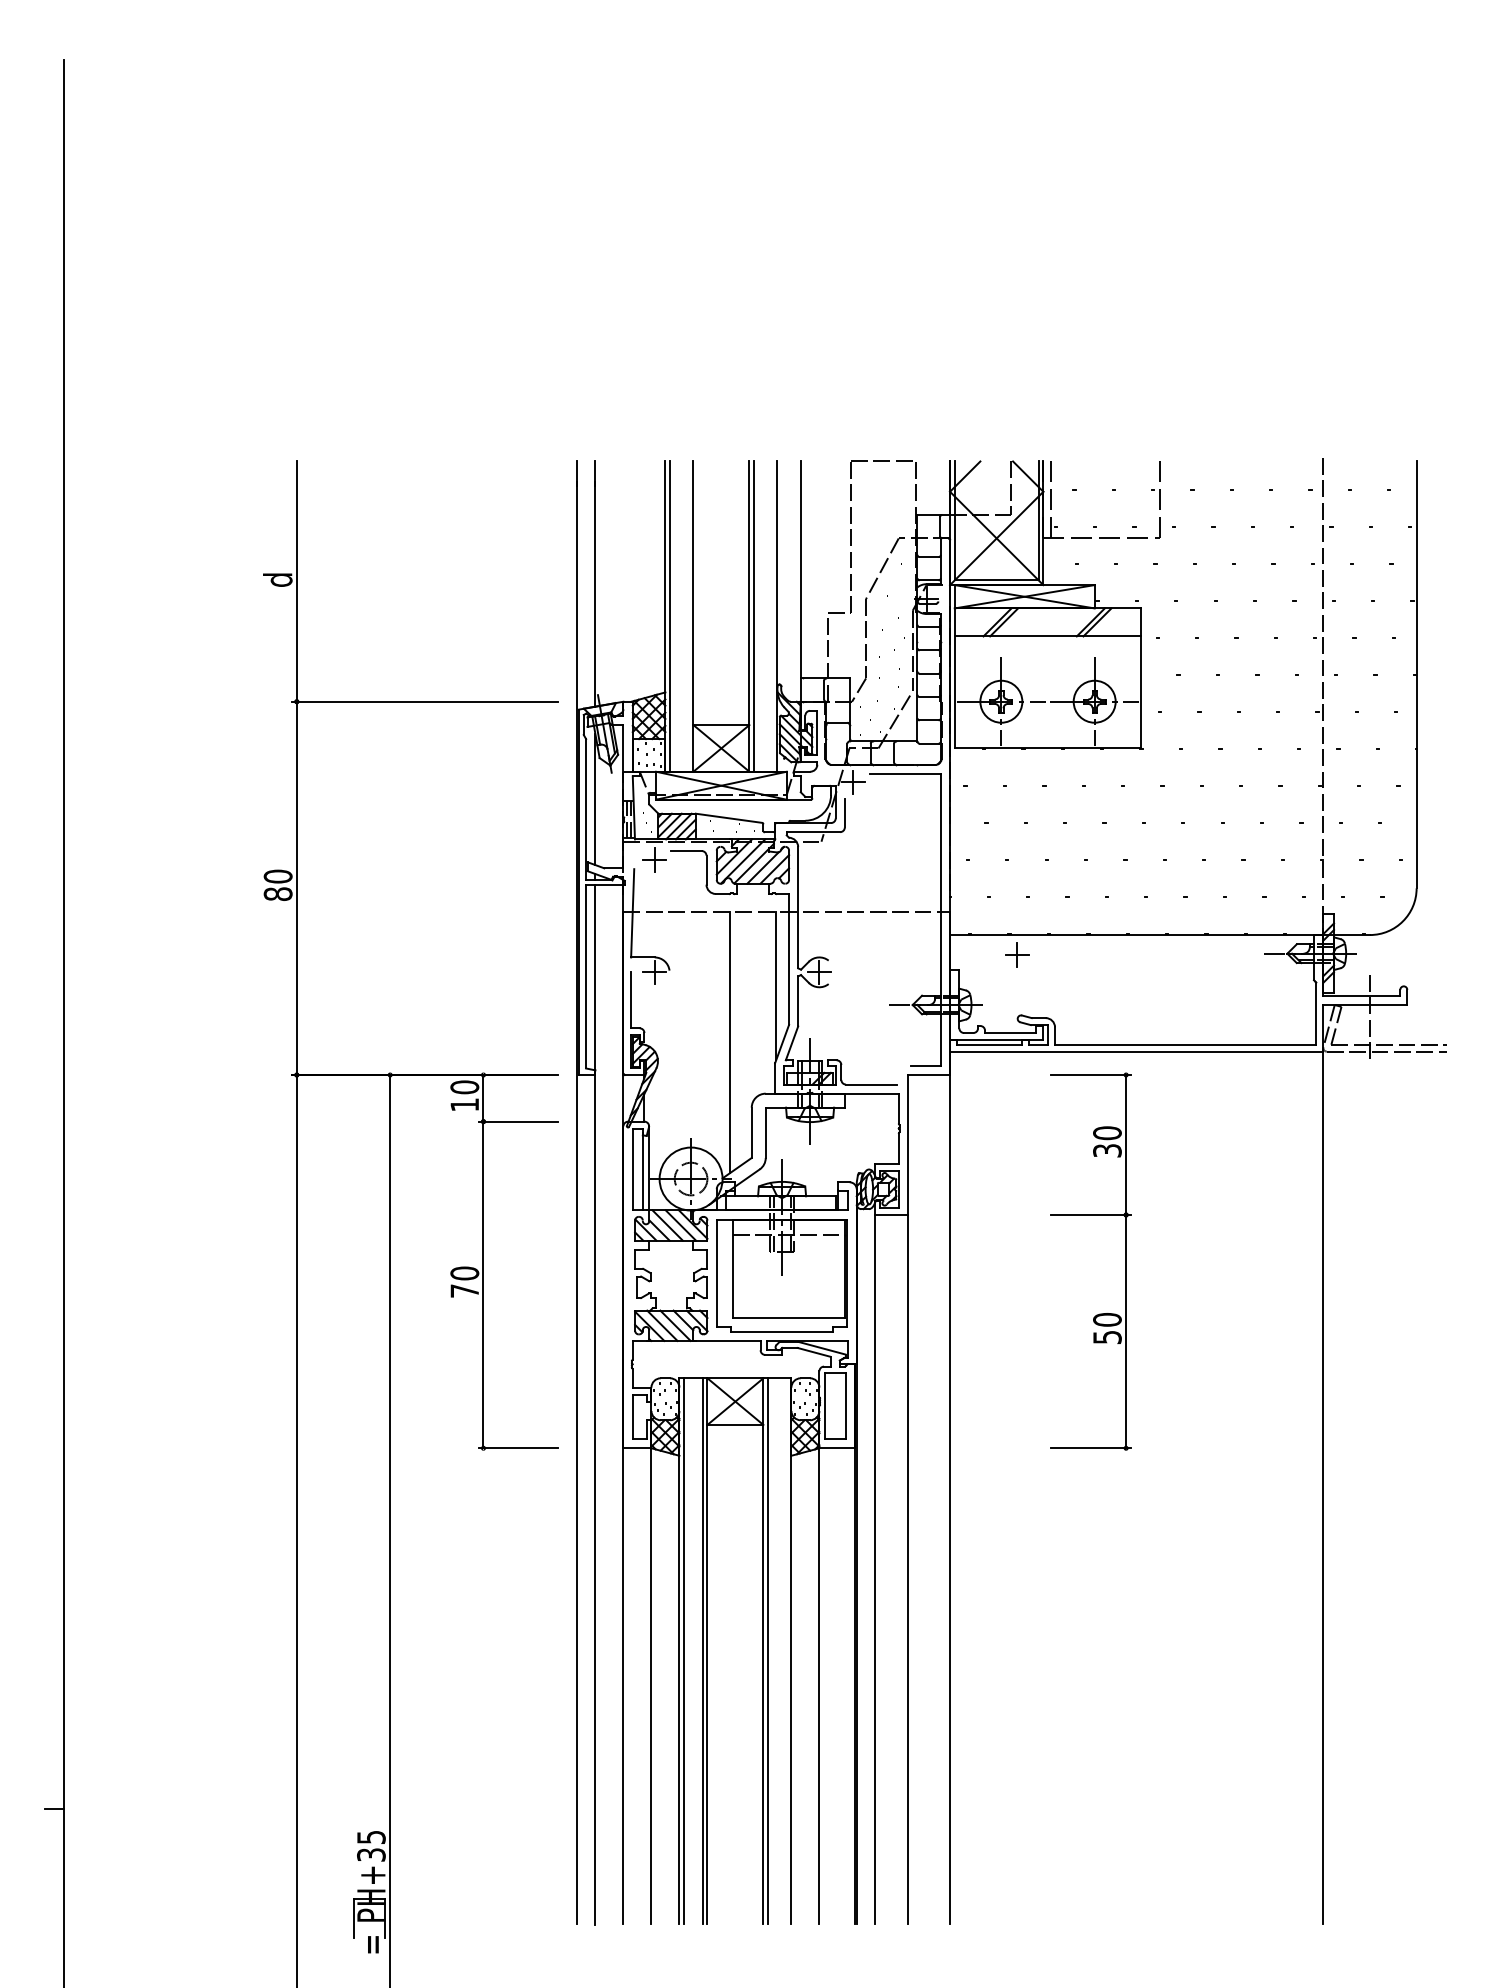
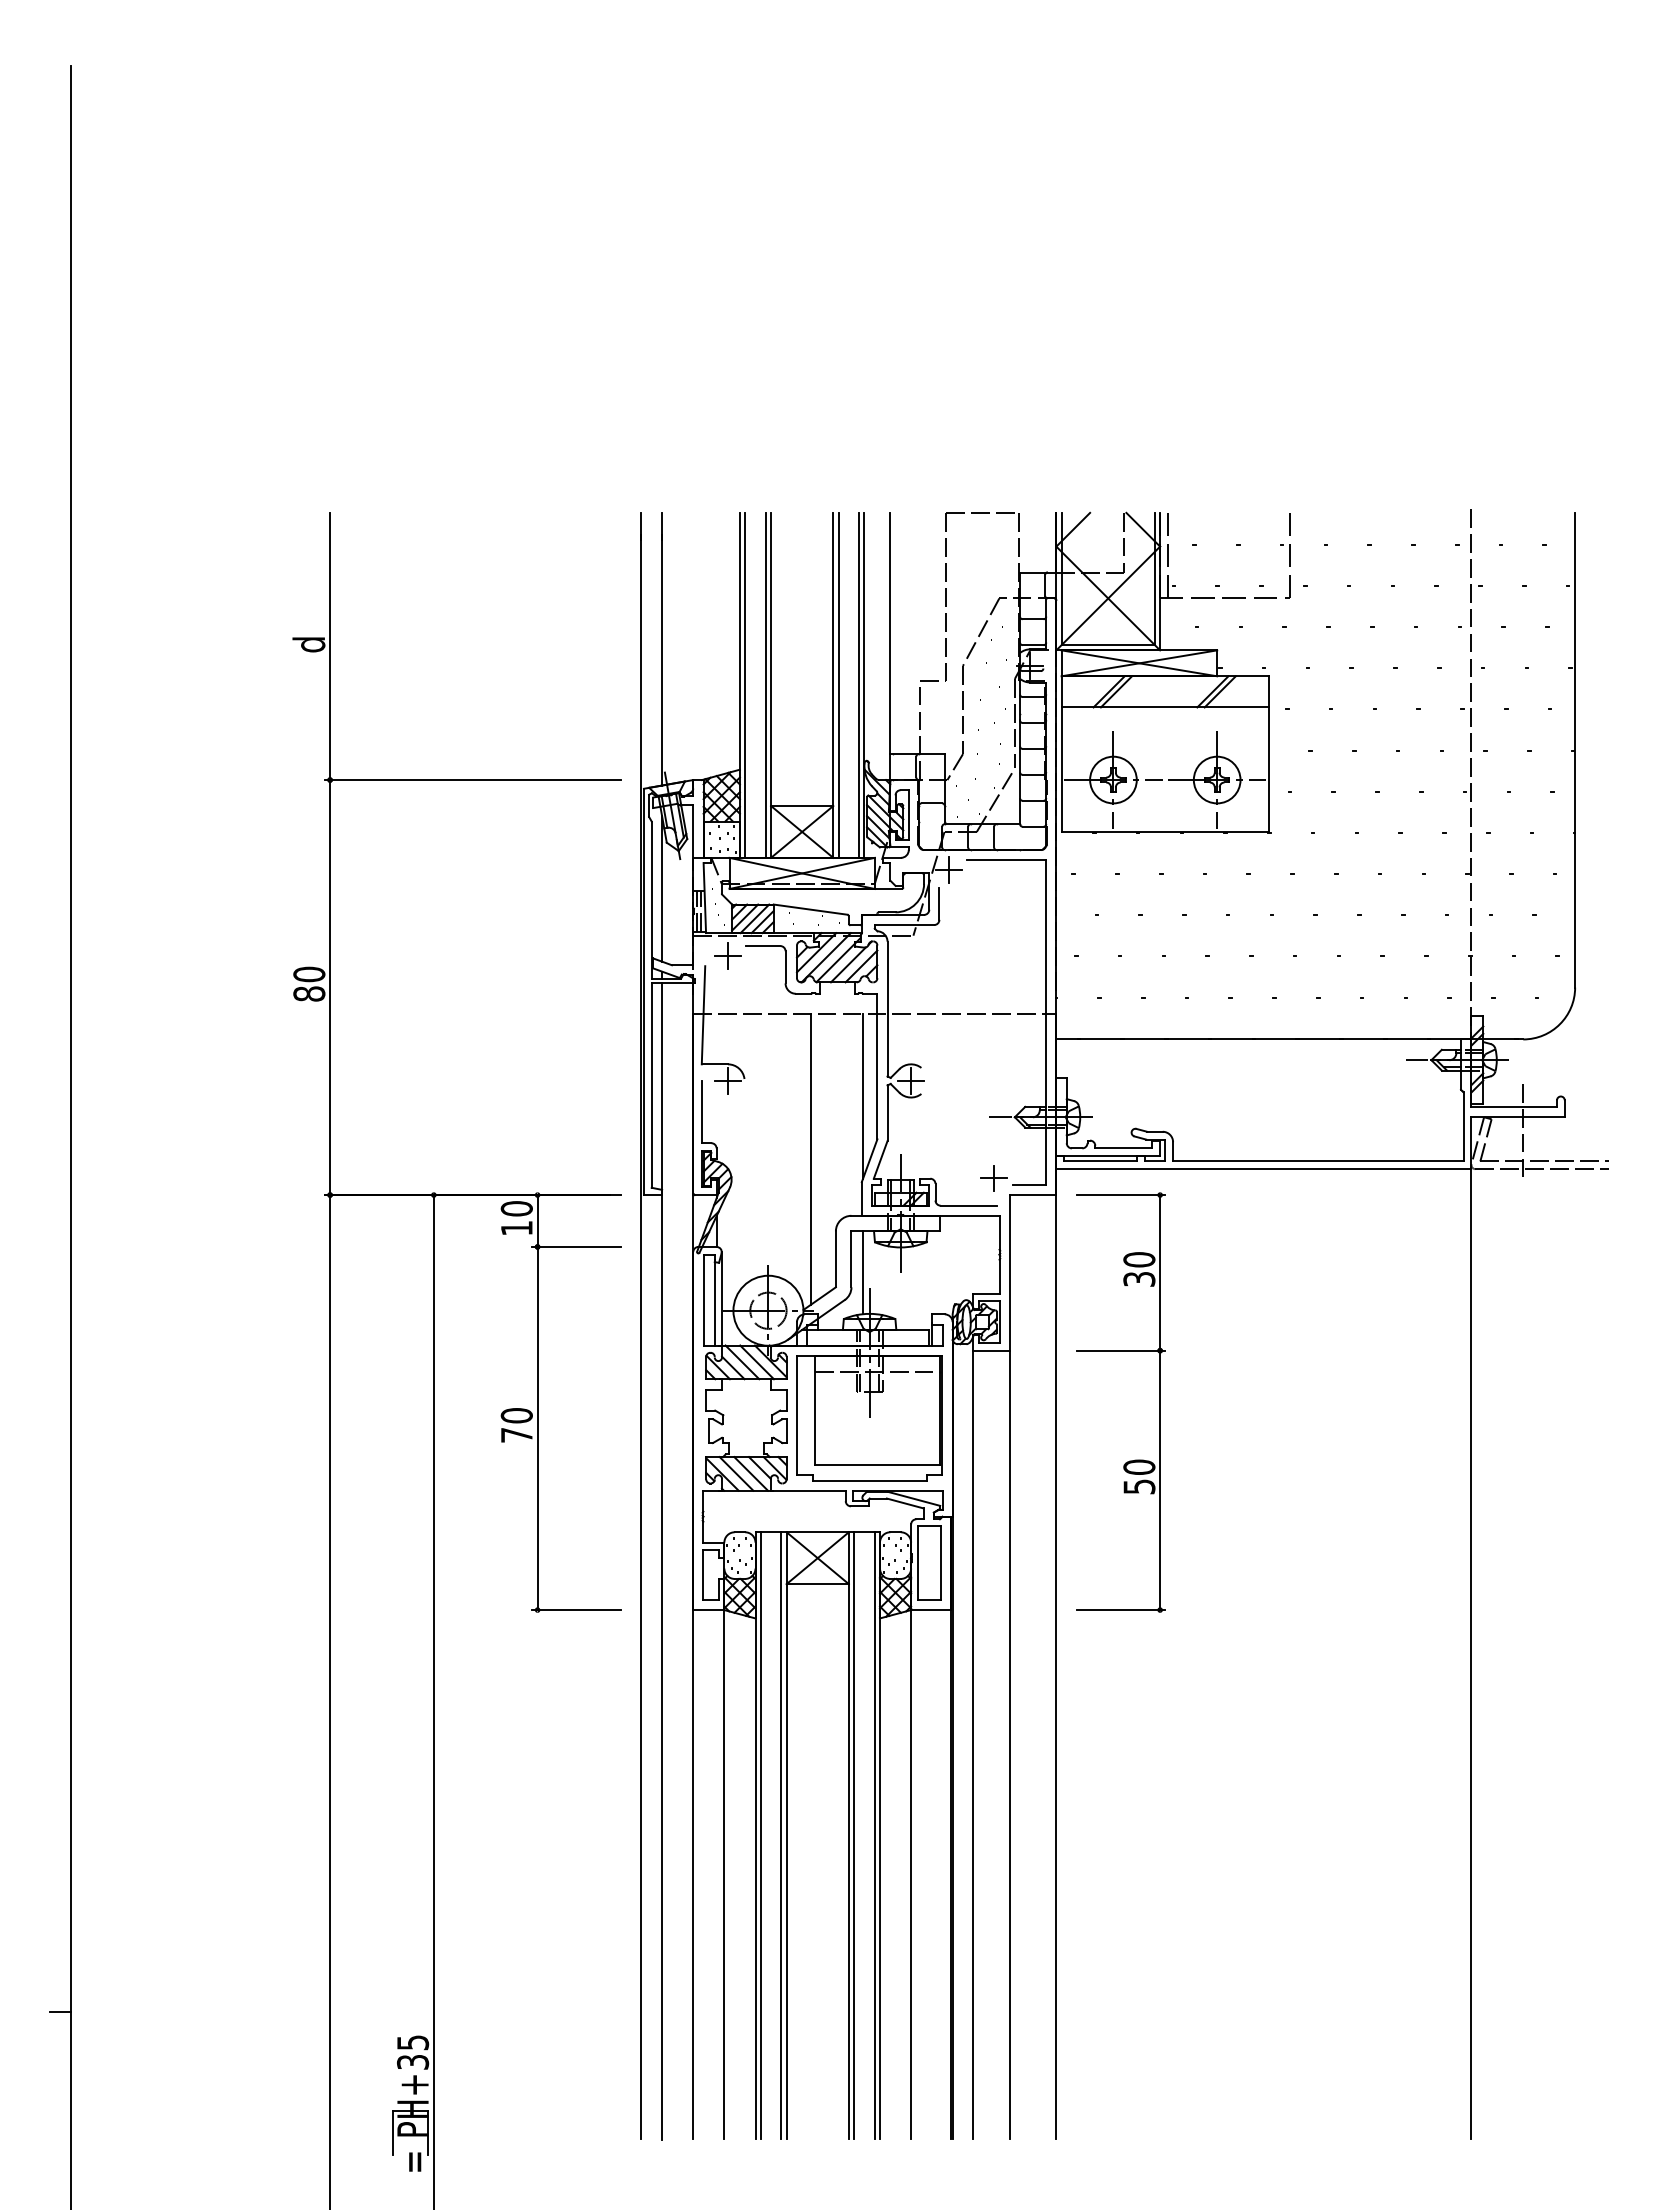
line: (688, 615) -> (765, 684), added
line: (772, 615) -> (859, 684), added
part: (1016, 954) -> (993, 1178), moved
line: (776, 1144) -> (863, 1272), added
part: (1125, 1261) -> (1159, 1402), moved
line: (786, 1651) -> (874, 1835), added

